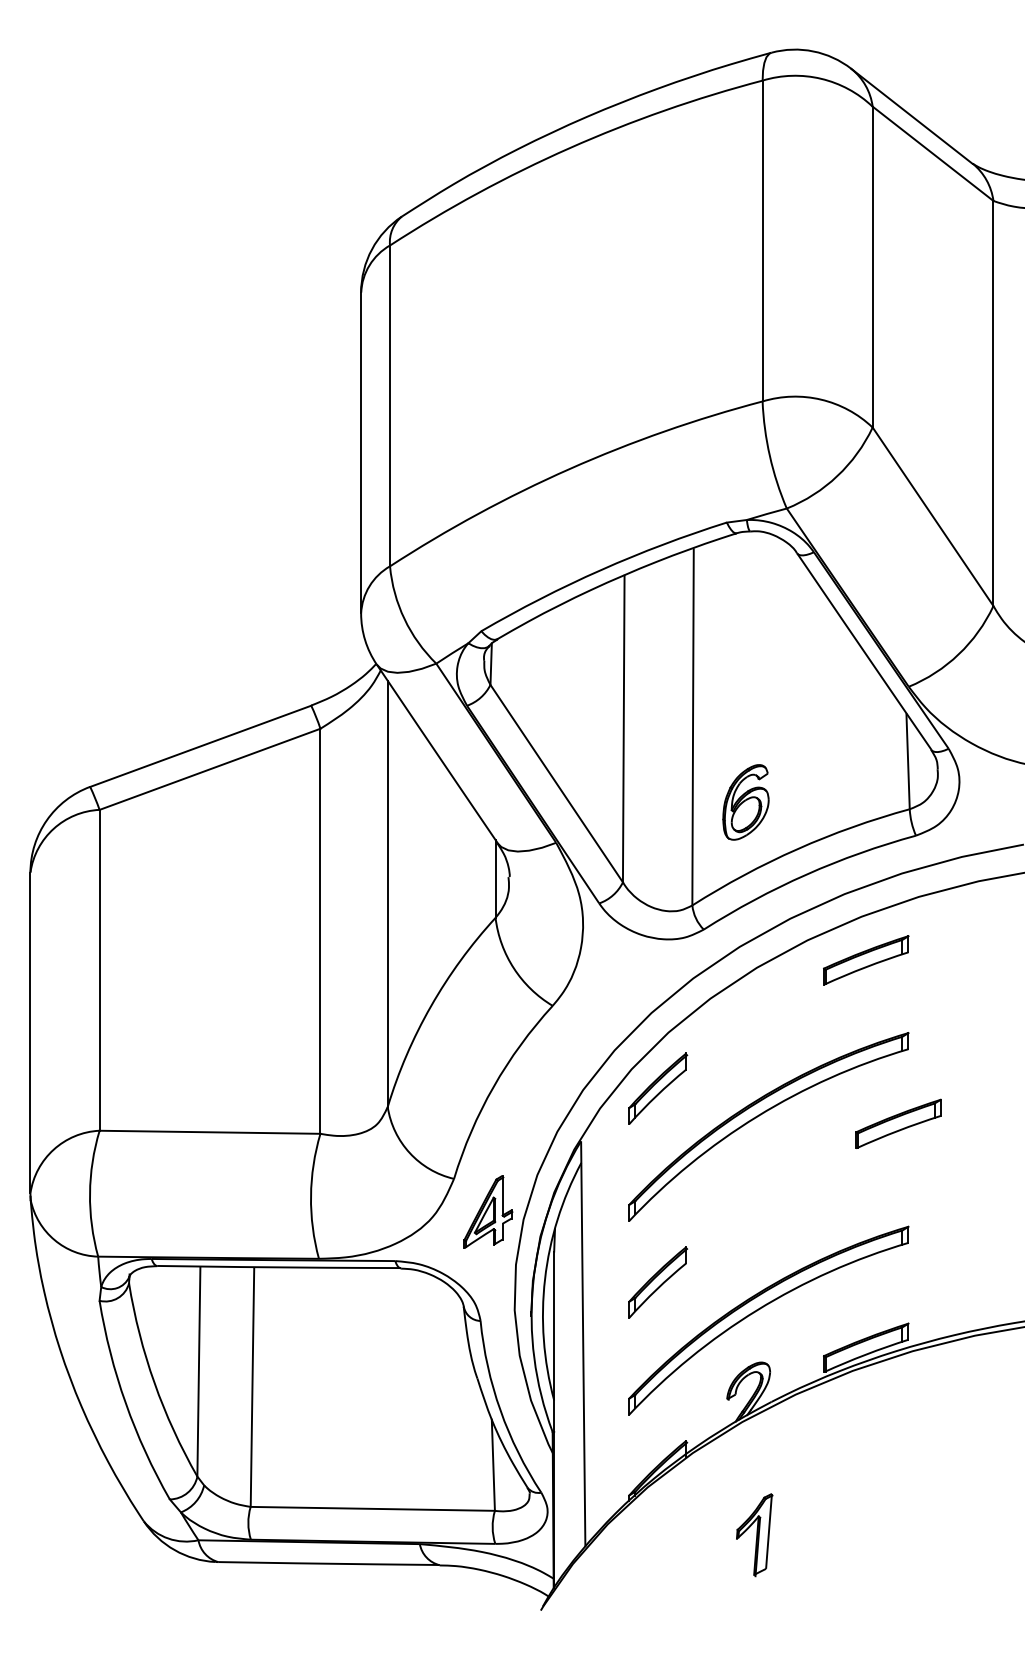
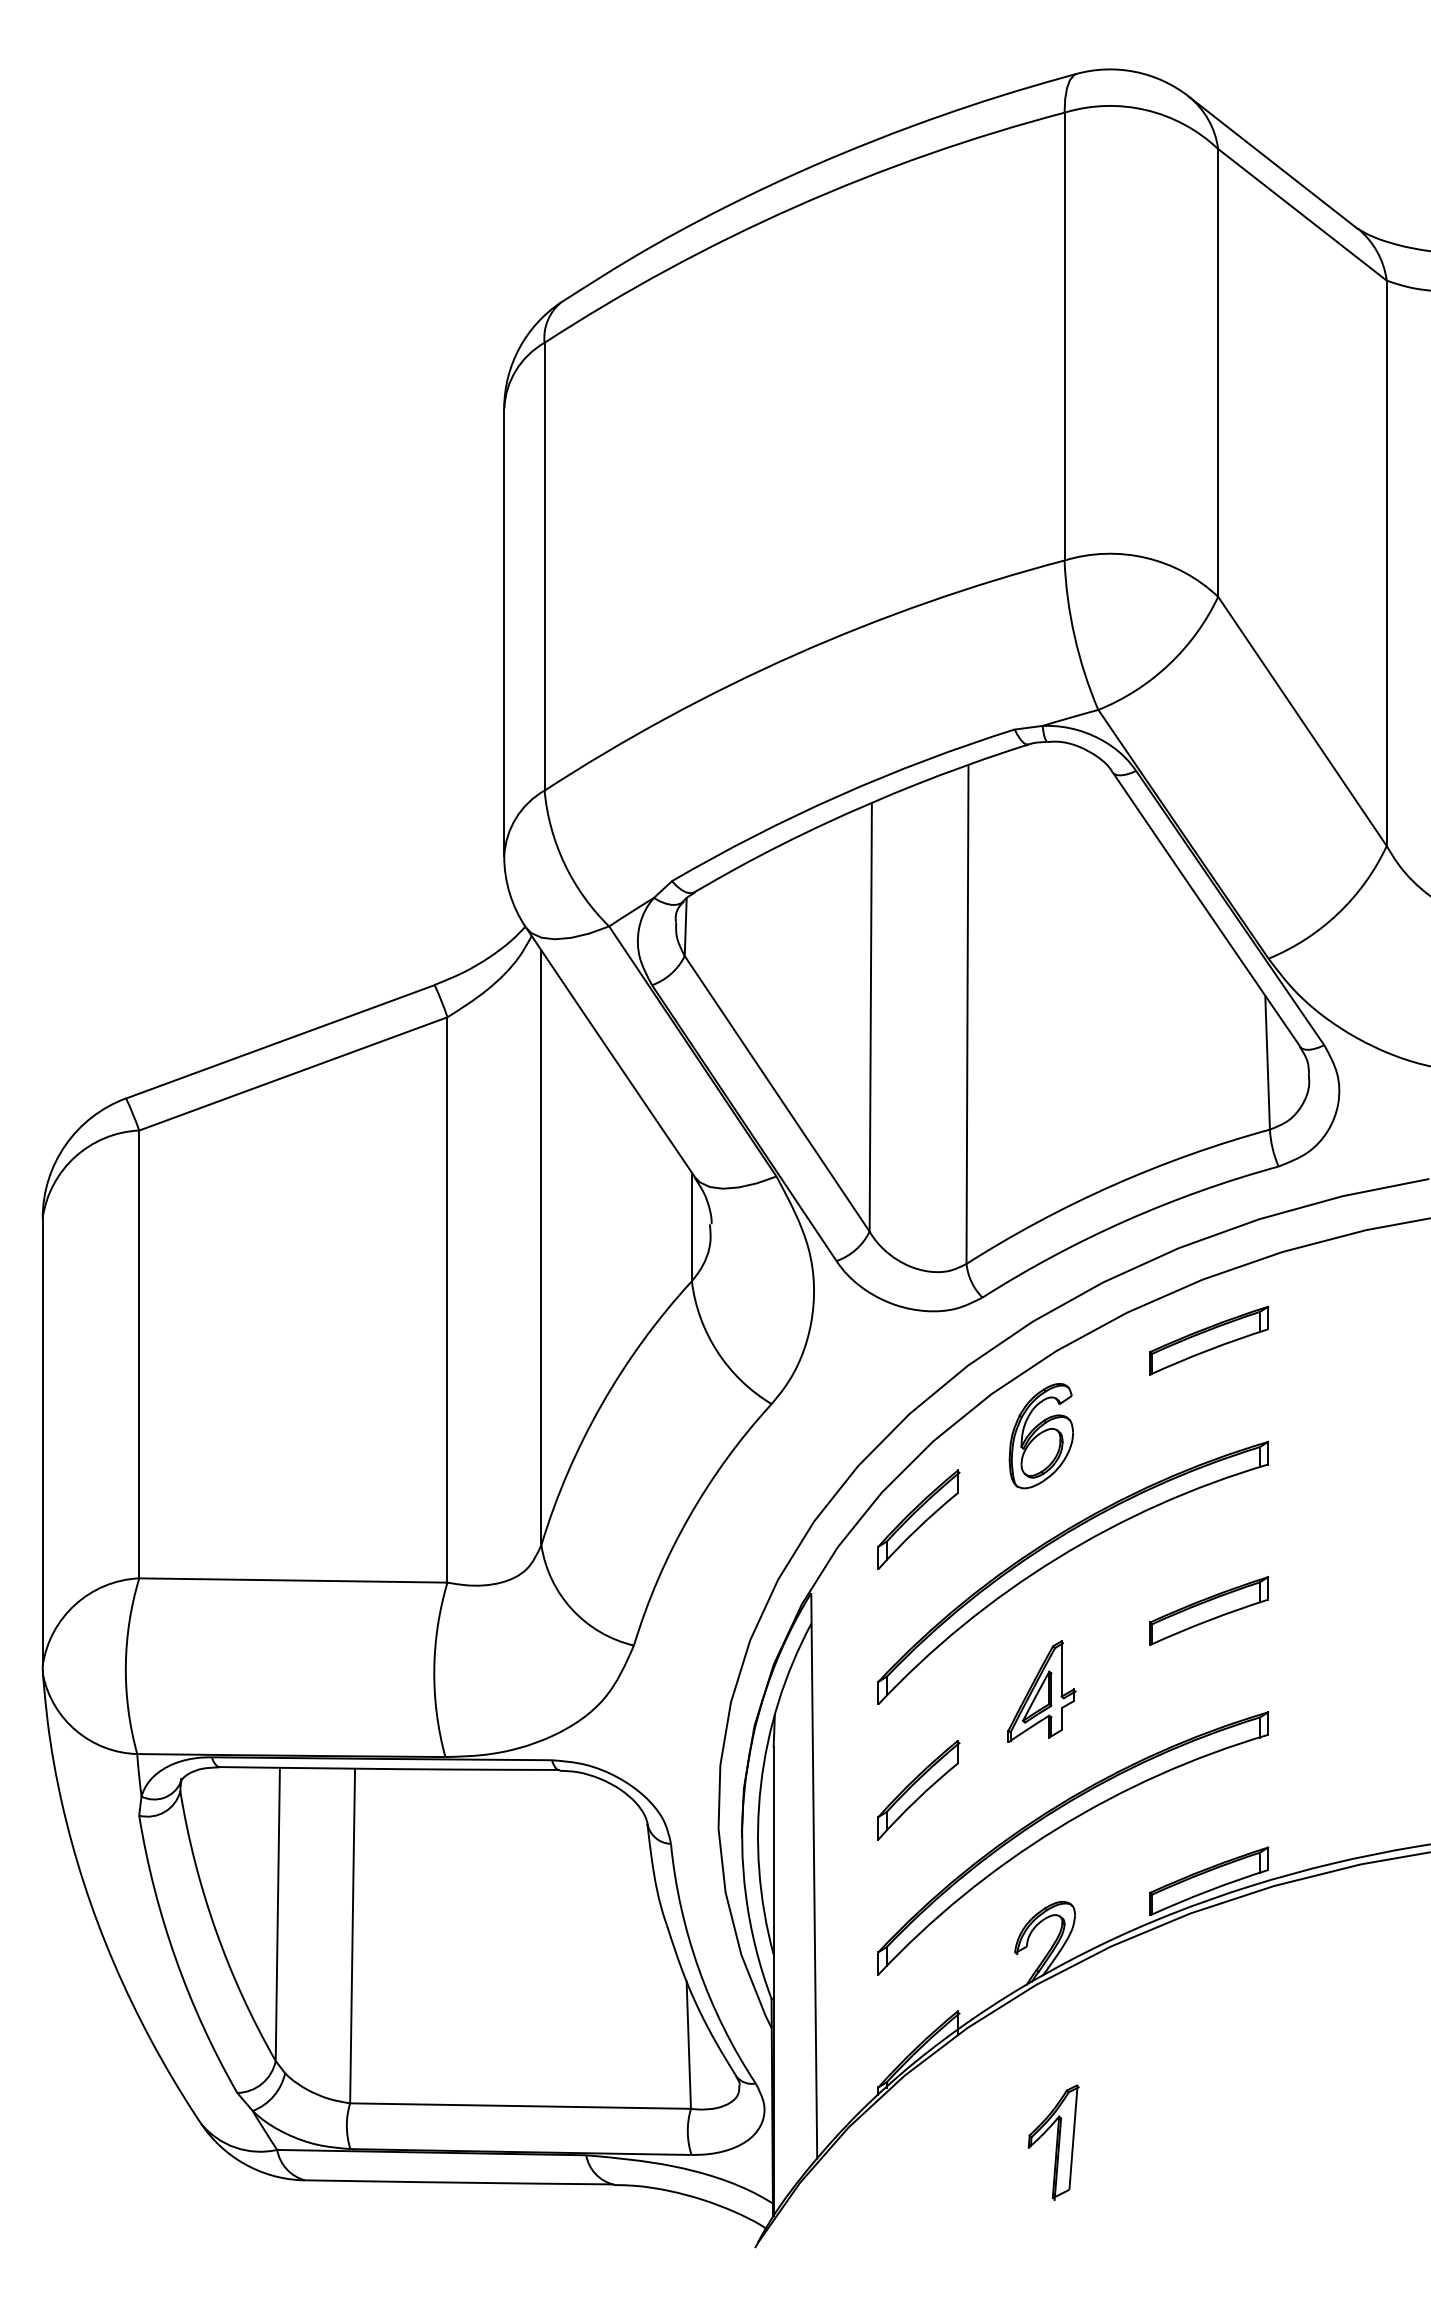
part: (745, 802) -> (1040, 1436), moved
part: (898, 1123) -> (1209, 1610), moved
part: (488, 1211) -> (1041, 1691), moved

